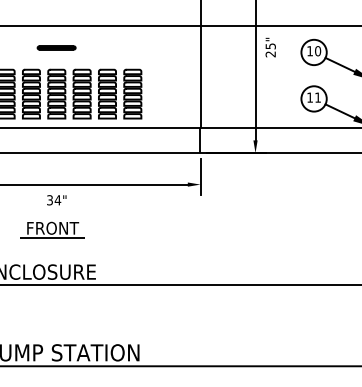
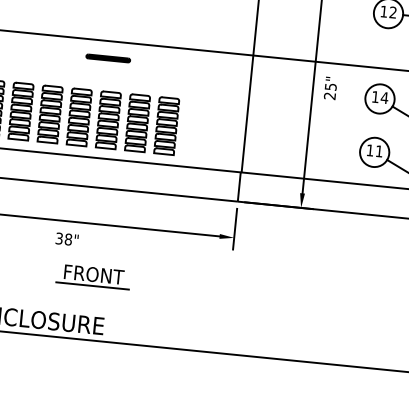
part: (56, 47) -> (108, 57), moved
text: (317, 51) -> (384, 98), 10 -> 14
text: (57, 200) -> (67, 239), 34" -> 38"
part: (52, 229) -> (93, 275), moved

